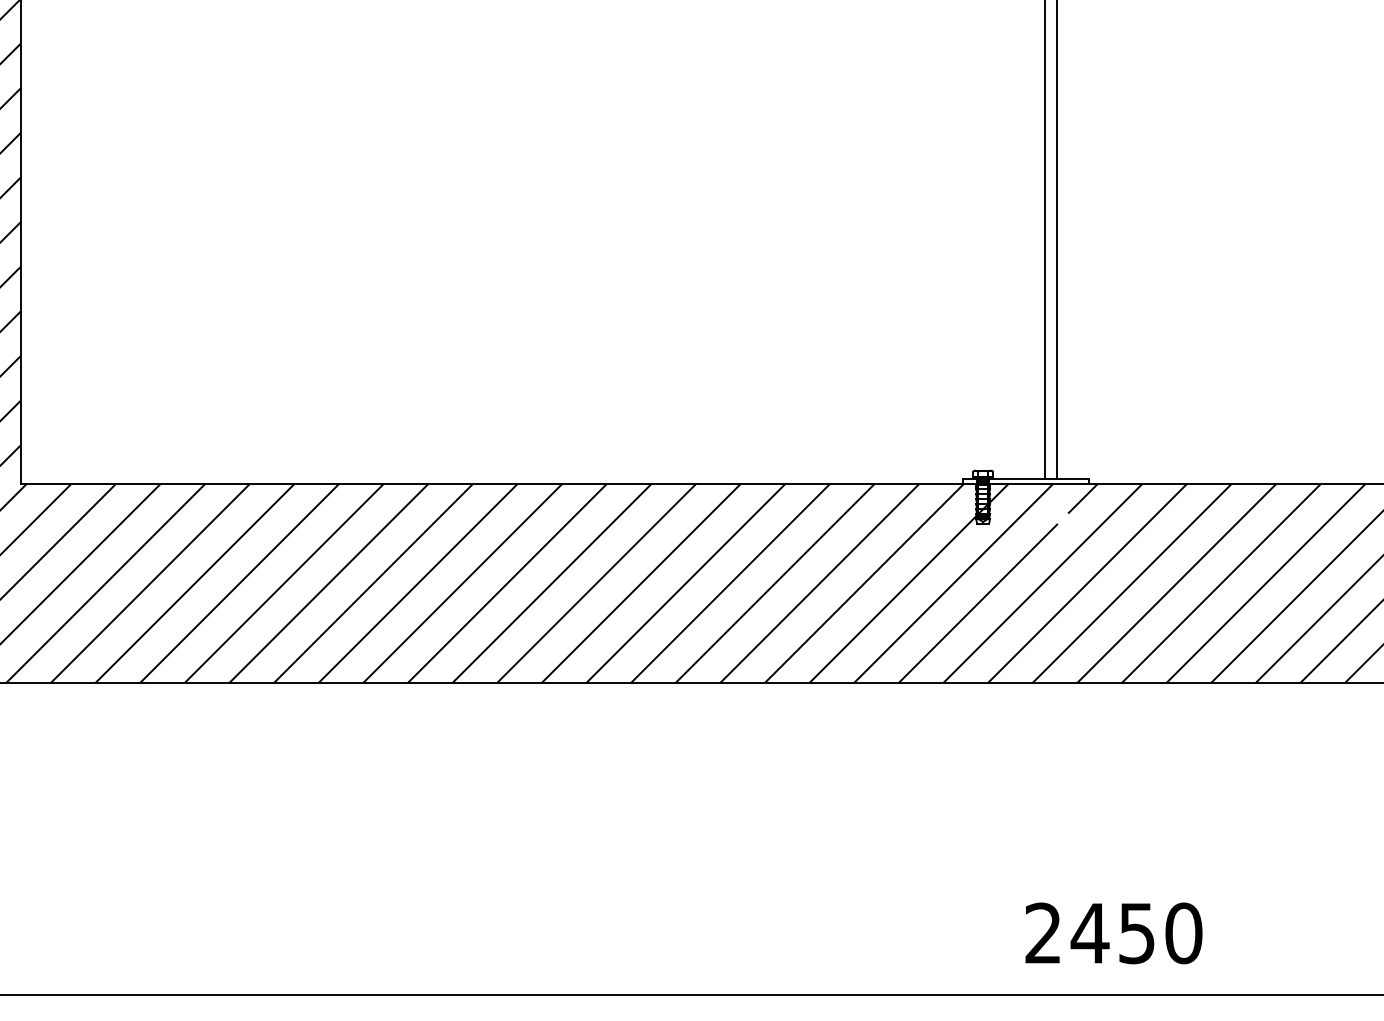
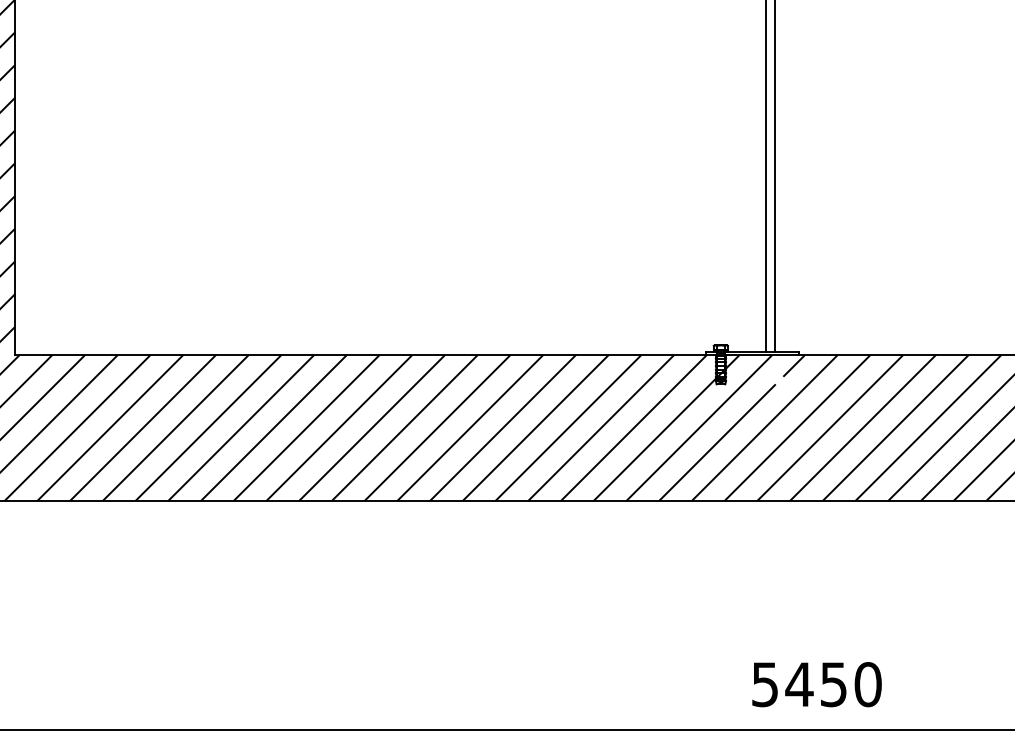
text: (1042, 933) -> (764, 684), 2450 -> 5450

